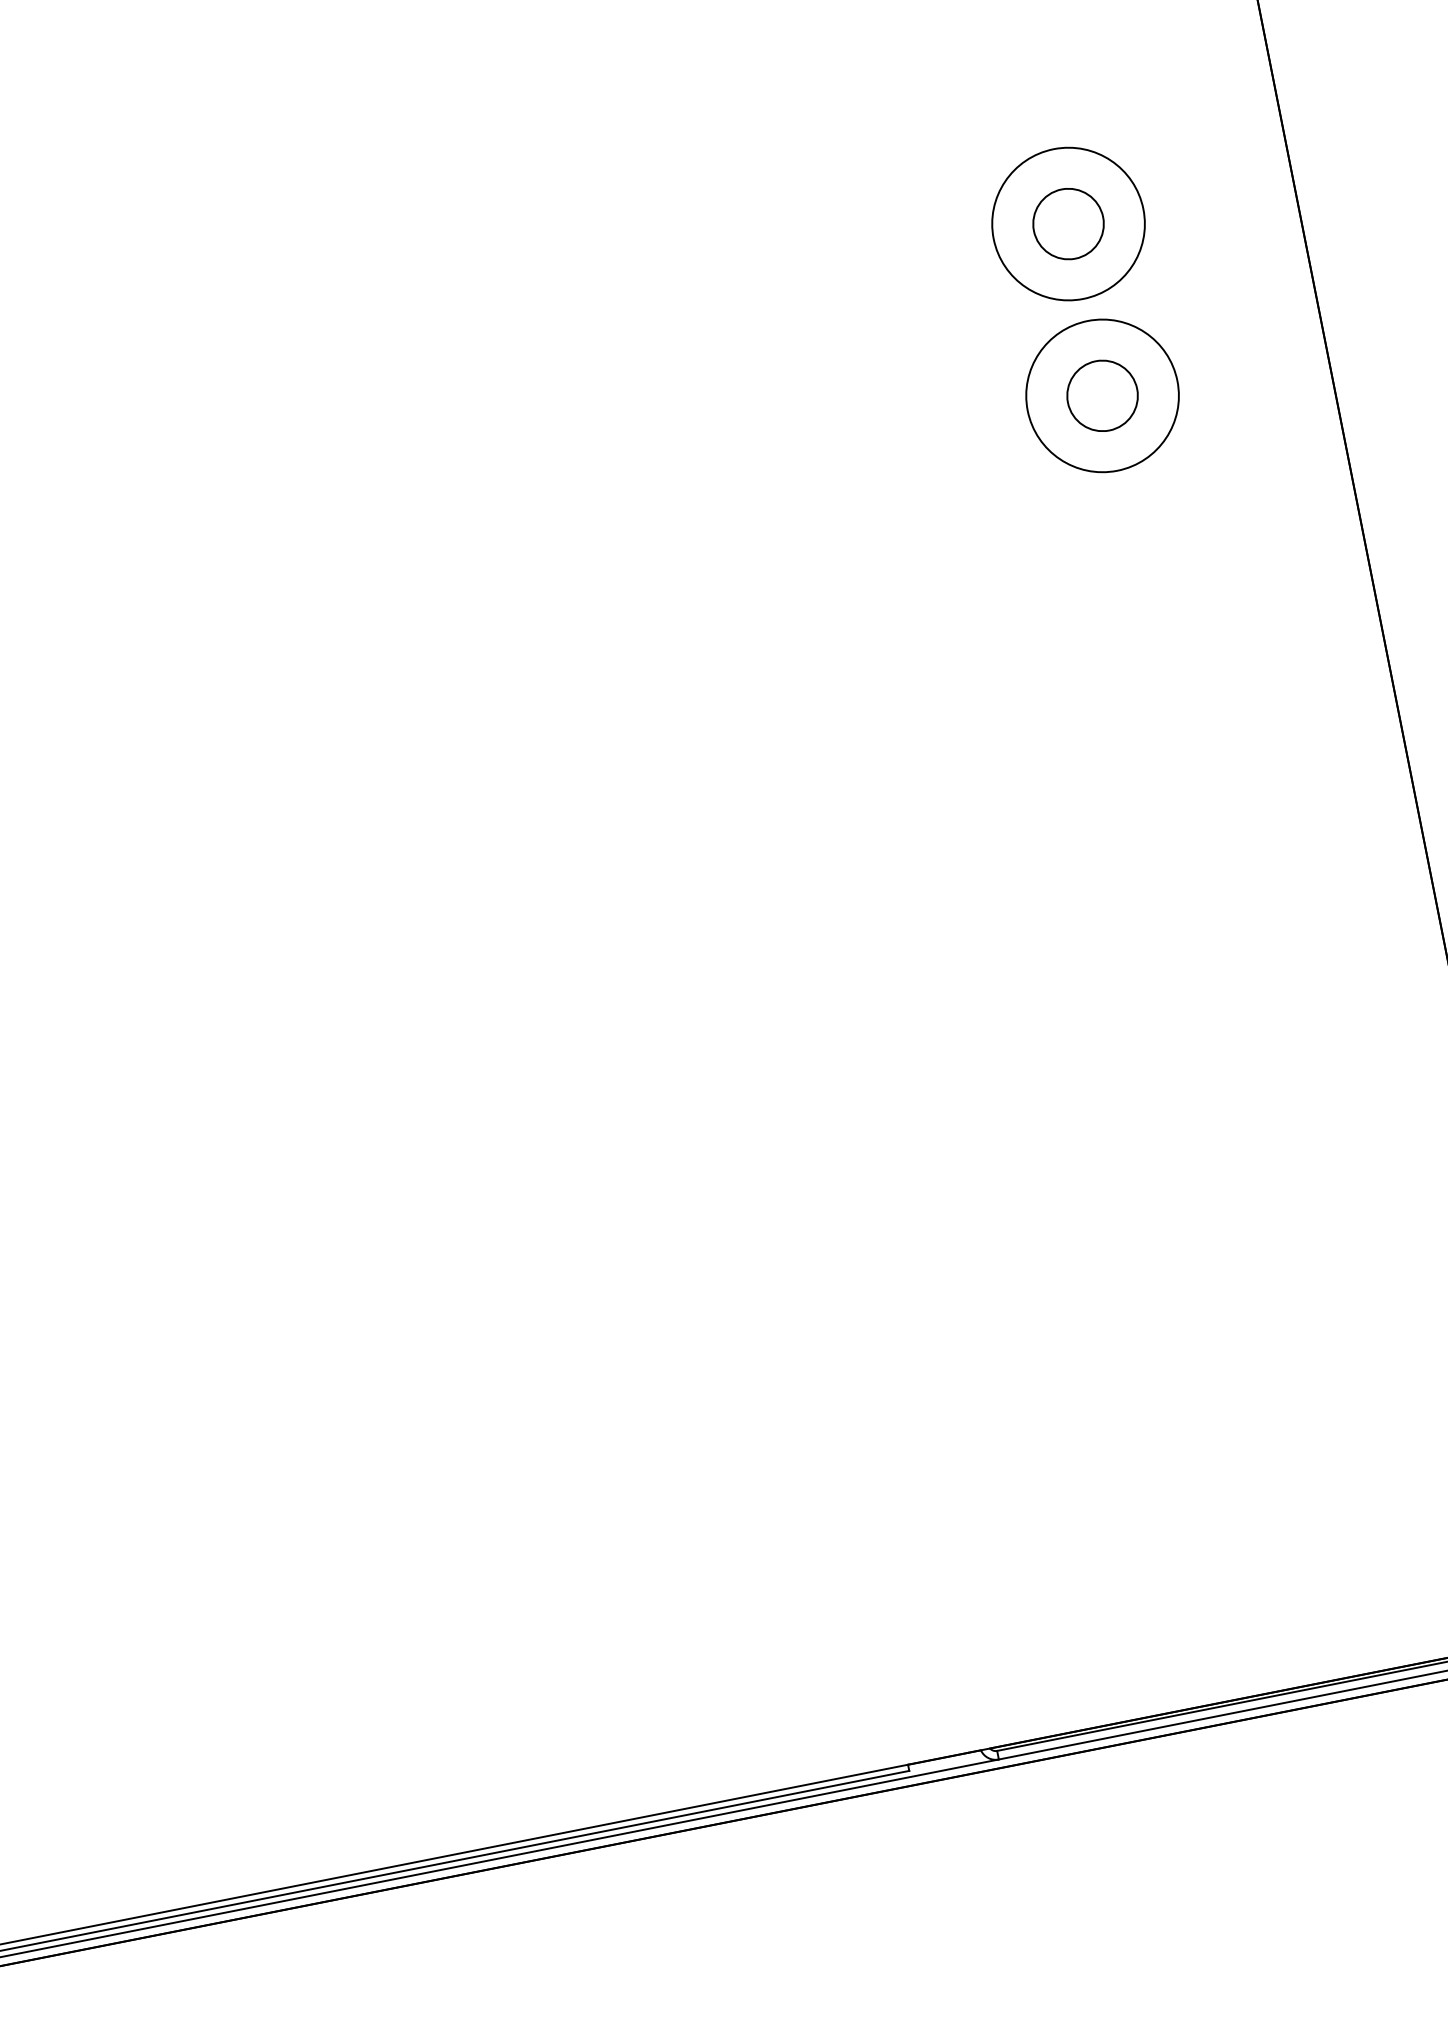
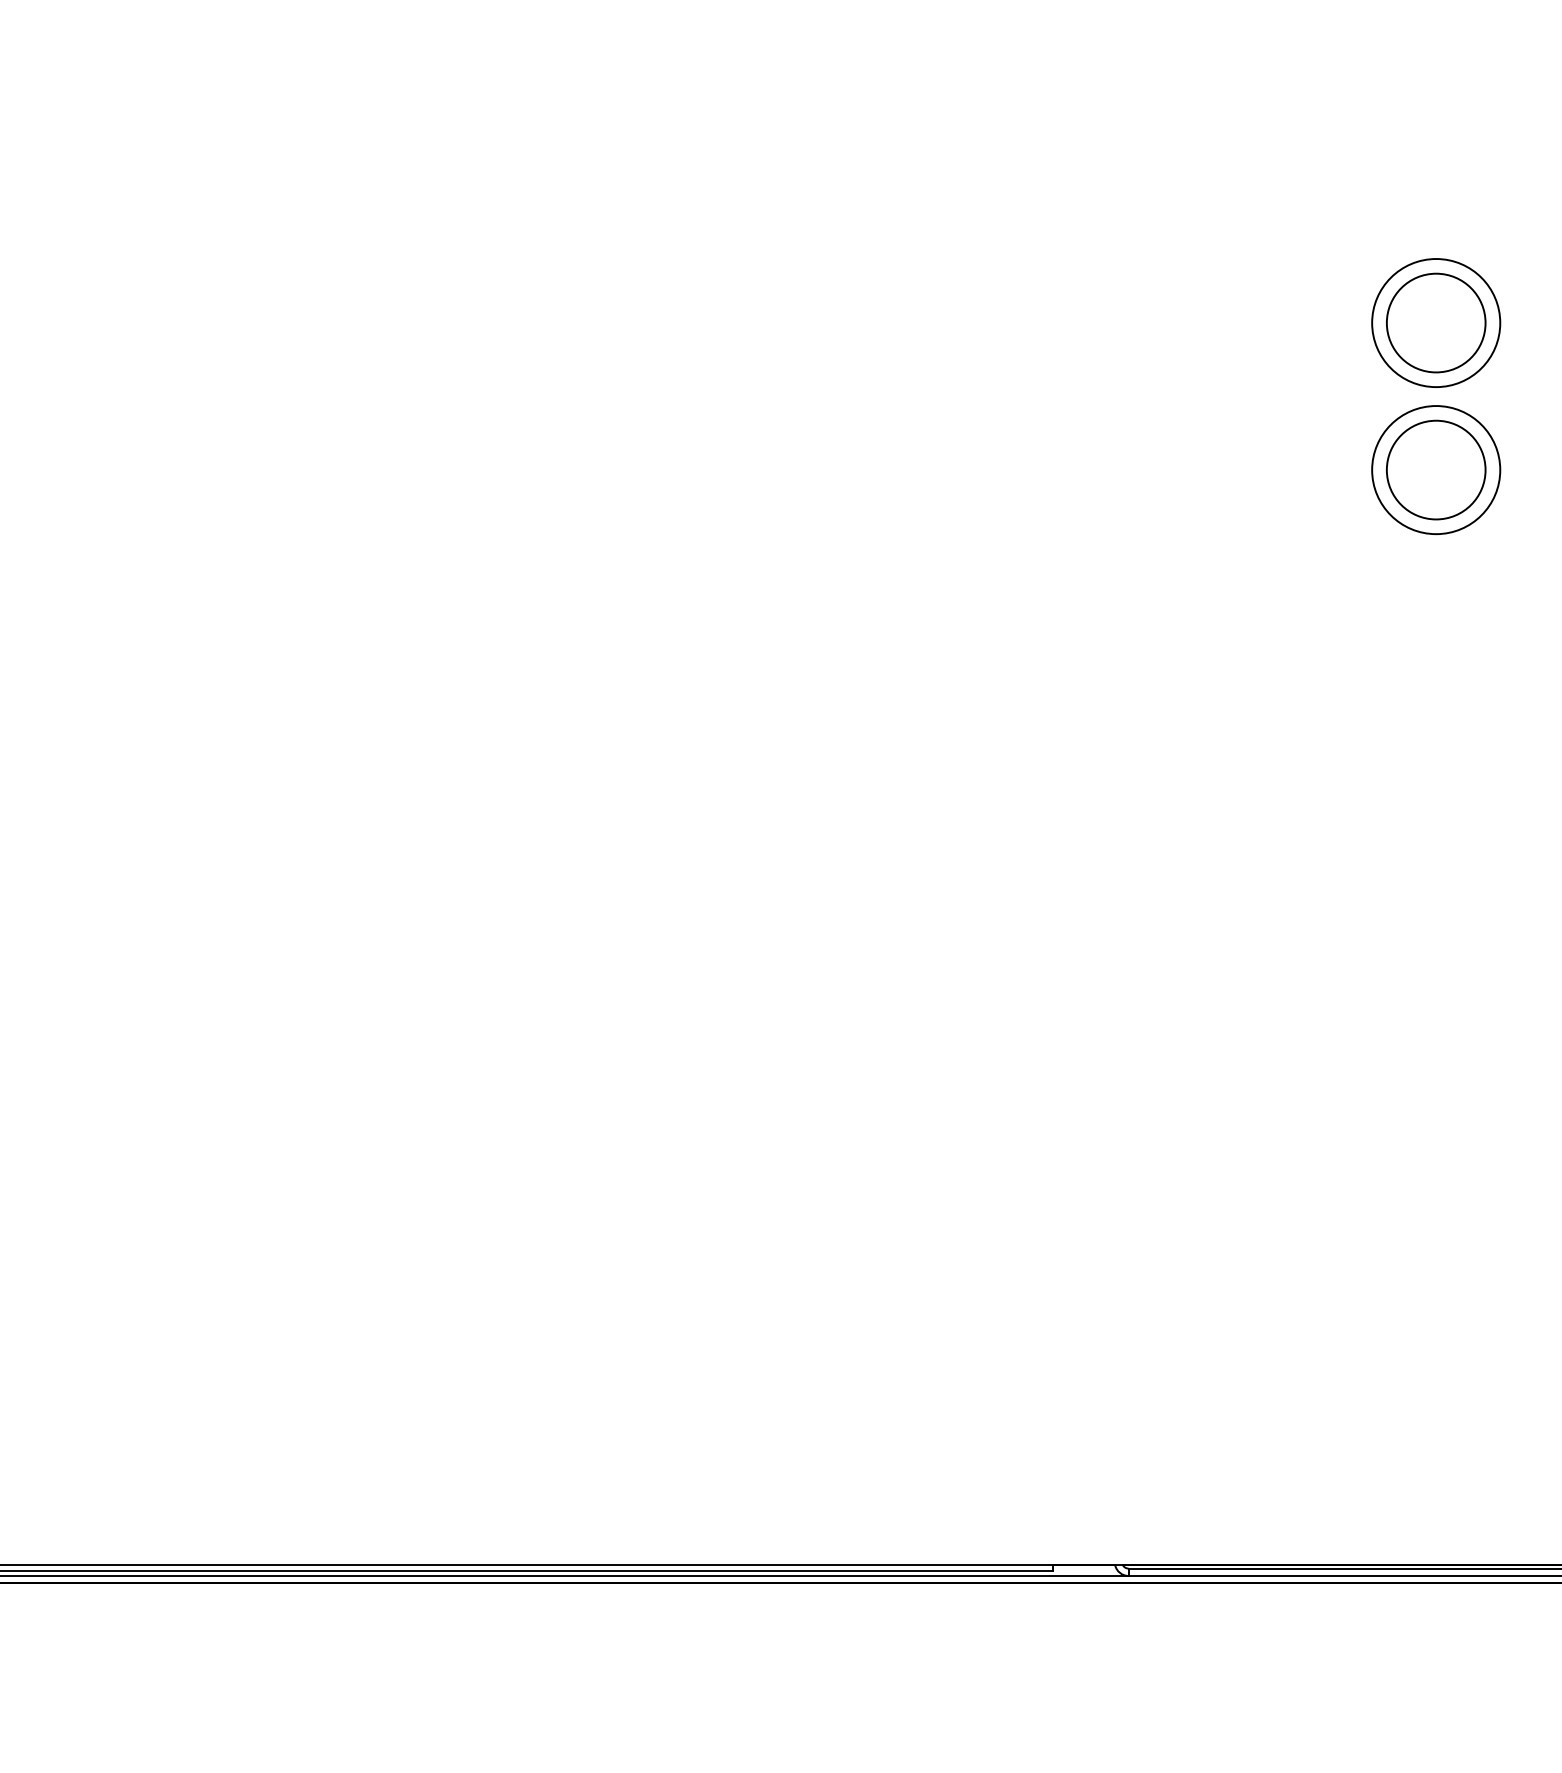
circle: (1067, 223) -> (1435, 322), size x1.67
circle: (1101, 395) -> (1435, 469), size x1.67

